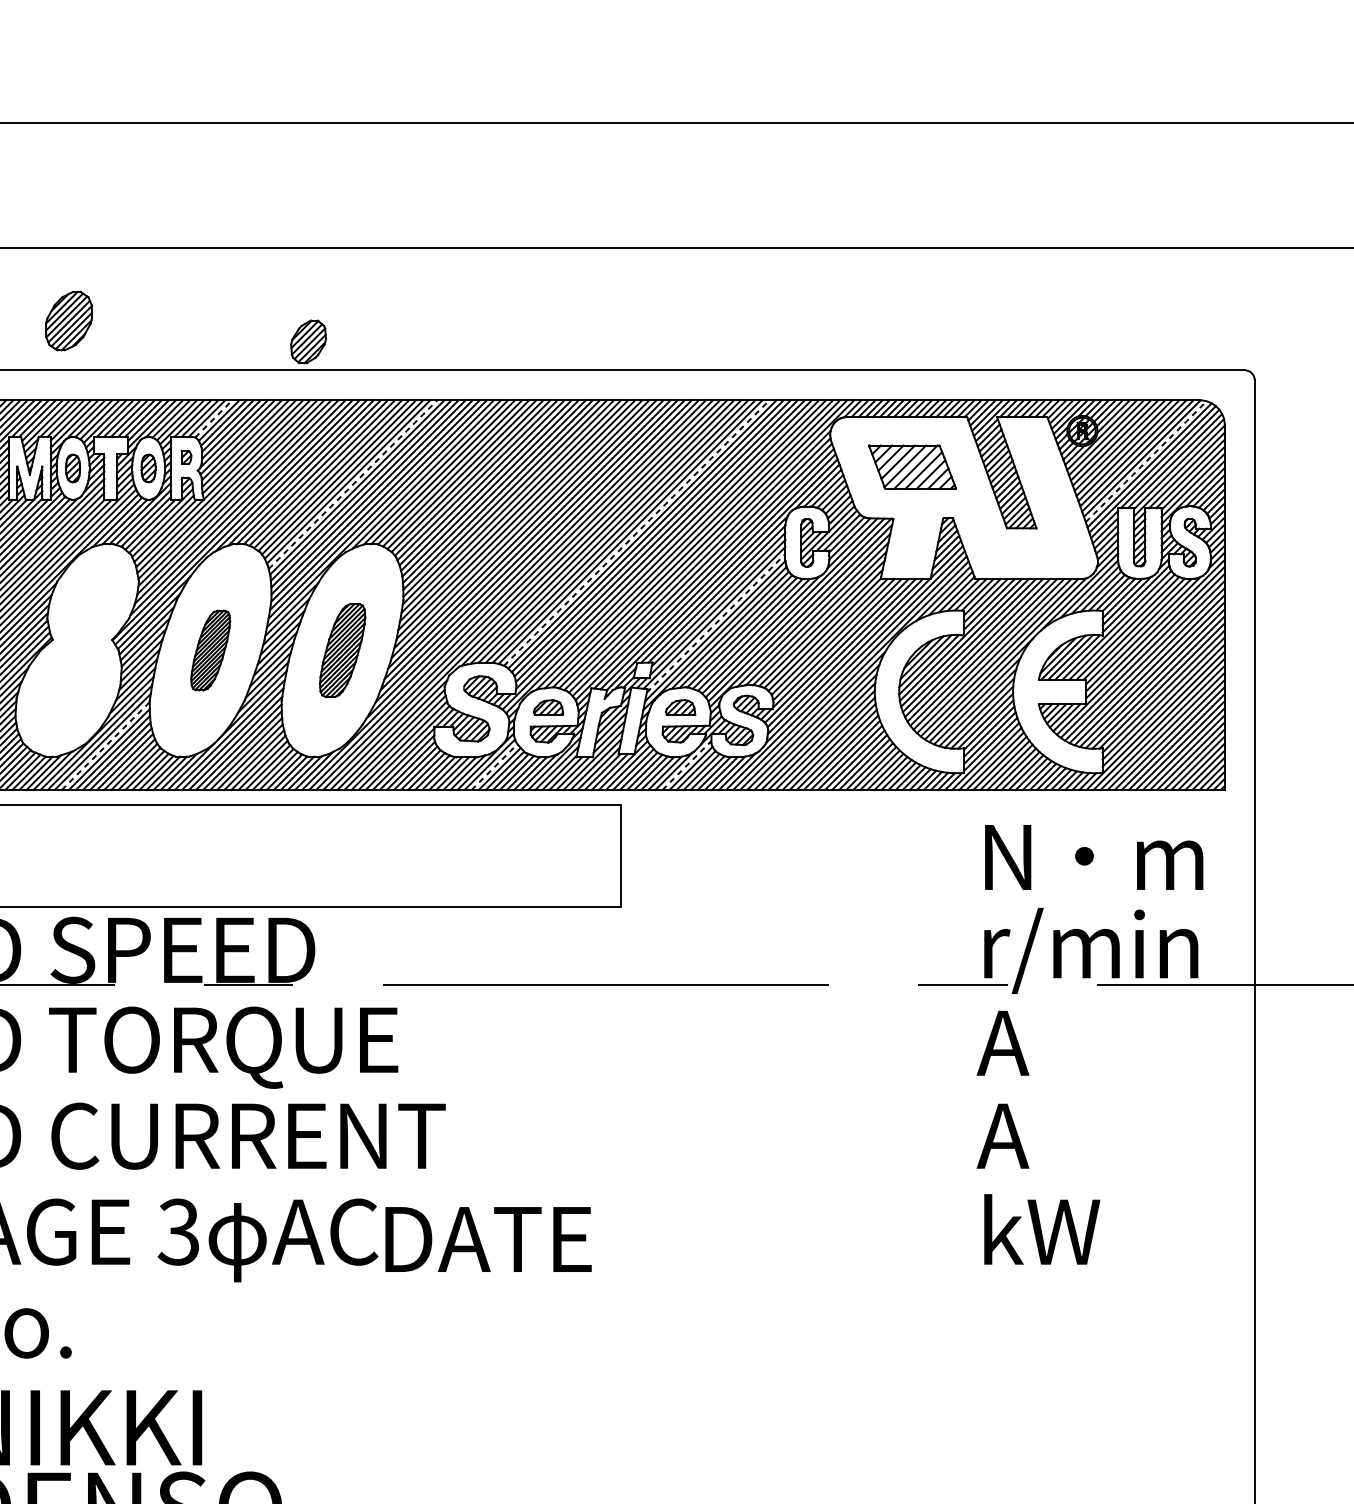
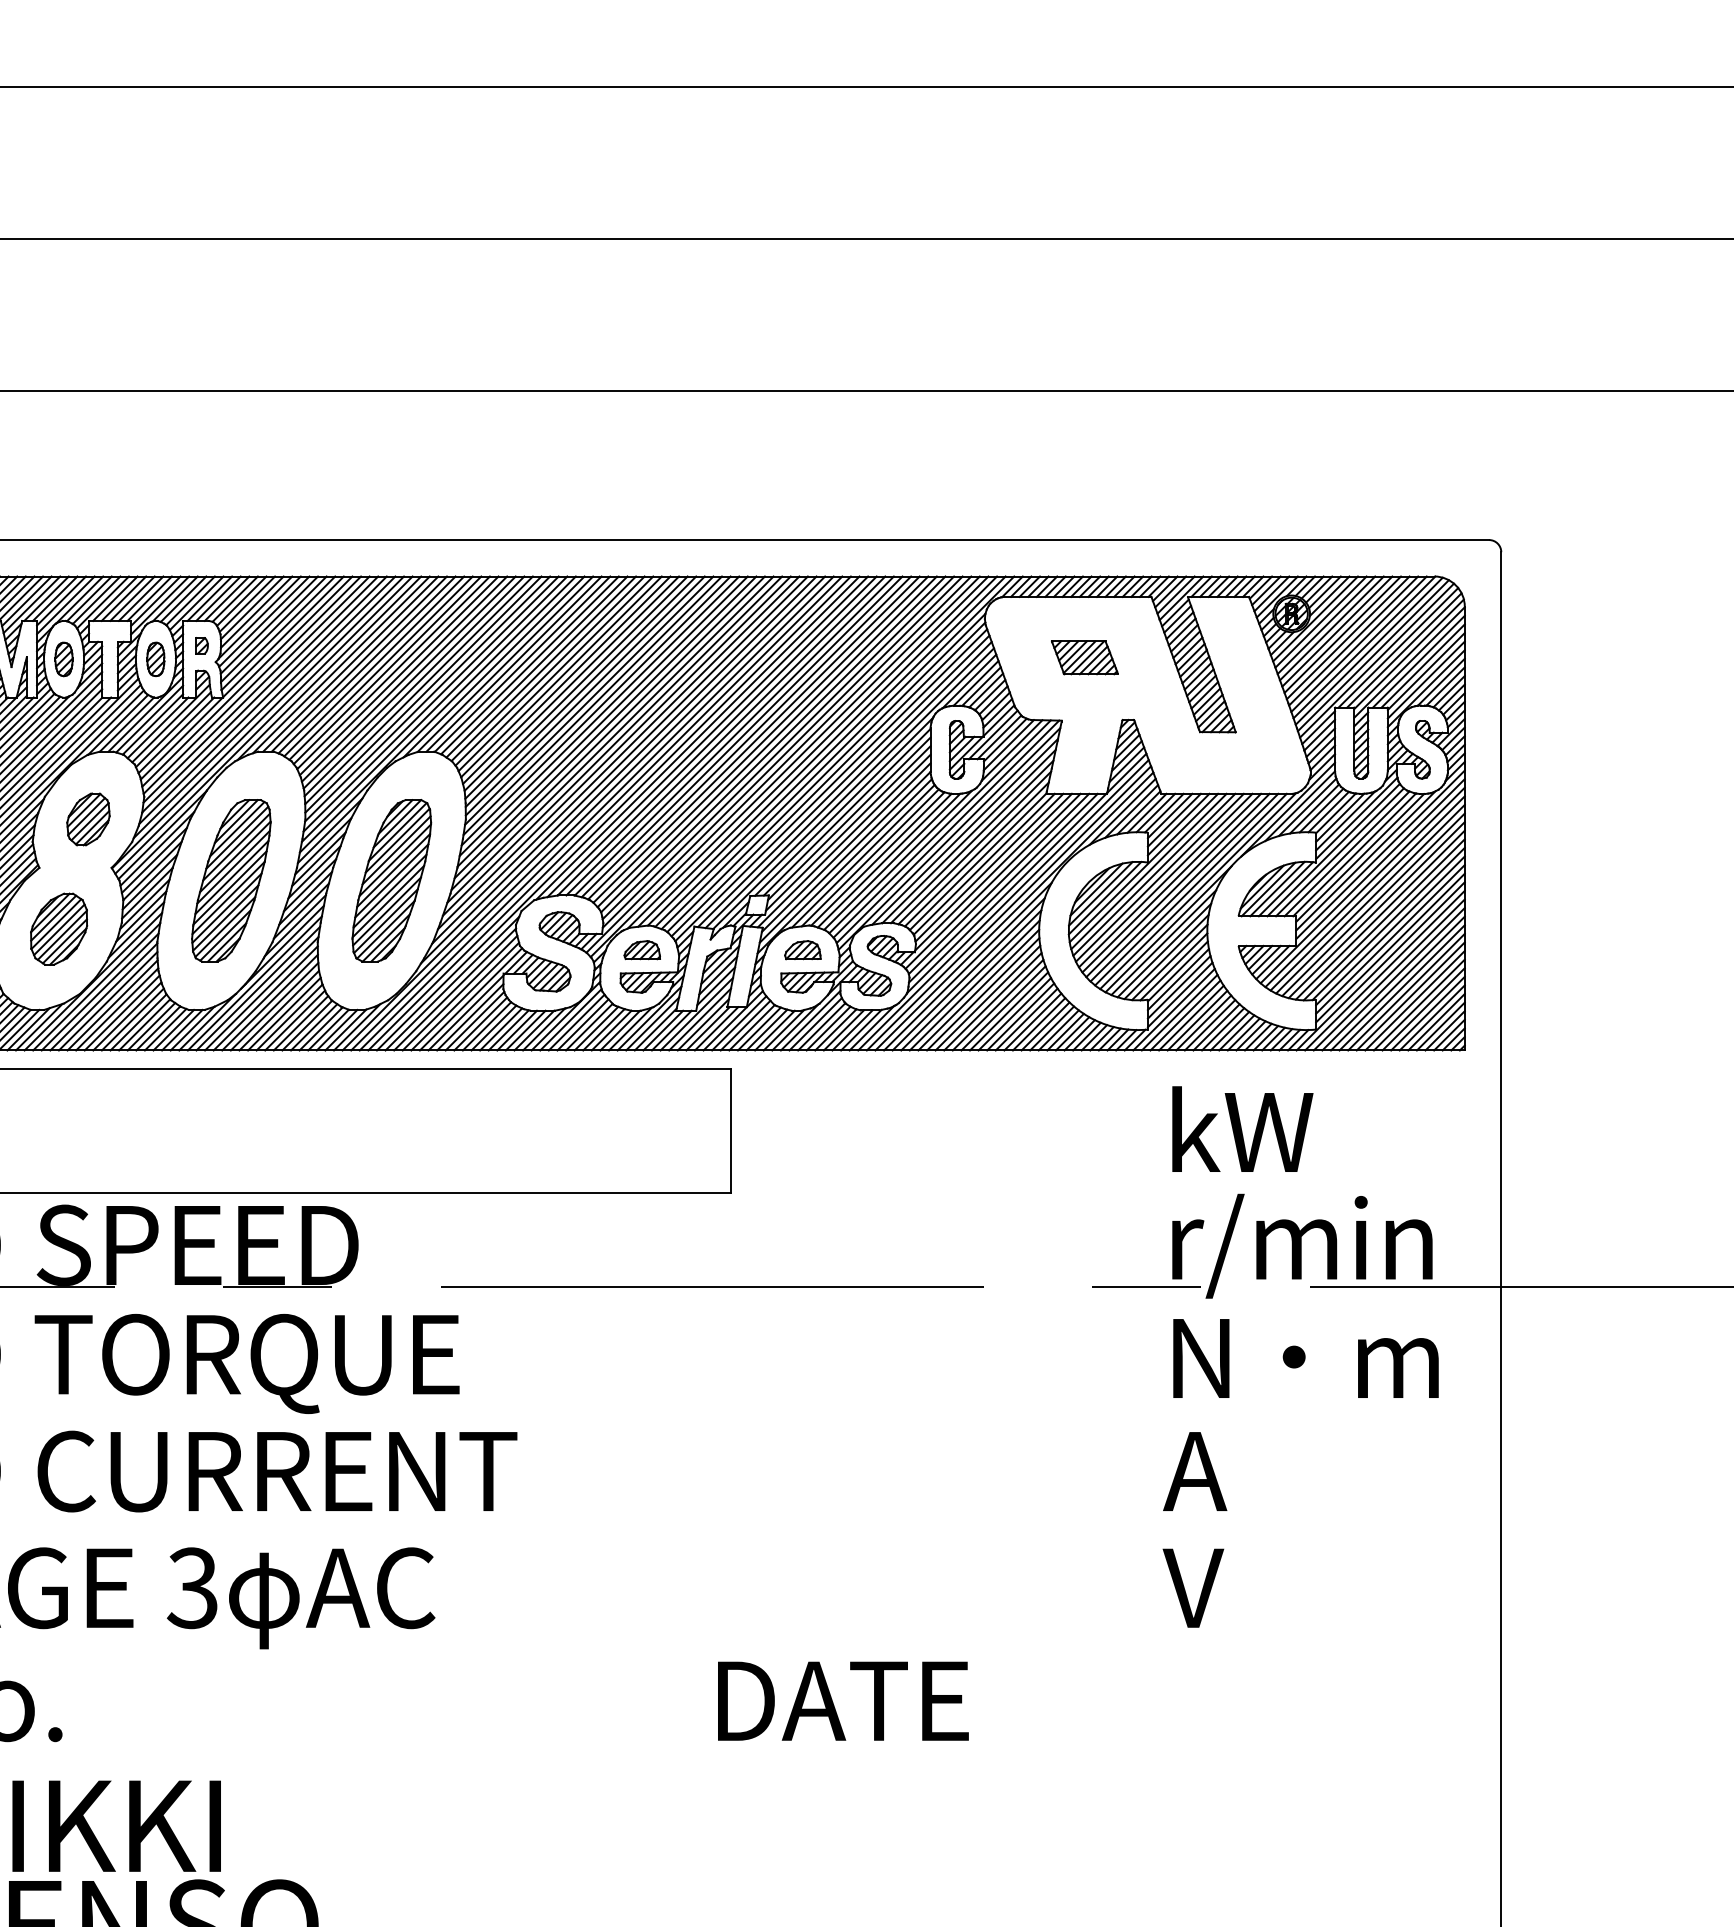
part: (69, 320) -> (59, 928), moved
part: (308, 341) -> (88, 819), moved
line: (214, 418) -> (235, 598), dashed -> solid
line: (1146, 461) -> (1369, 651), dashed -> solid
part: (912, 466) -> (1084, 657), size x0.62
line: (352, 484) -> (404, 678), dashed -> solid
line: (636, 532) -> (749, 737), dashed -> solid
line: (716, 623) -> (846, 847), dashed -> solid
part: (210, 650) -> (231, 880), size x1.67
part: (342, 650) -> (391, 880), size x1.43
line: (105, 746) -> (103, 997), dashed -> solid
line: (687, 765) -> (811, 1020), dashed -> solid
line: (495, 767) -> (577, 1022), dashed -> solid
text: (1093, 854) -> (1305, 1128), N・m -> kW
text: (1089, 1043) -> (1300, 1358), A -> N・m
text: (1037, 1229) -> (1237, 1584), kW -> V
text: (488, 1238) -> (843, 1700), moved

